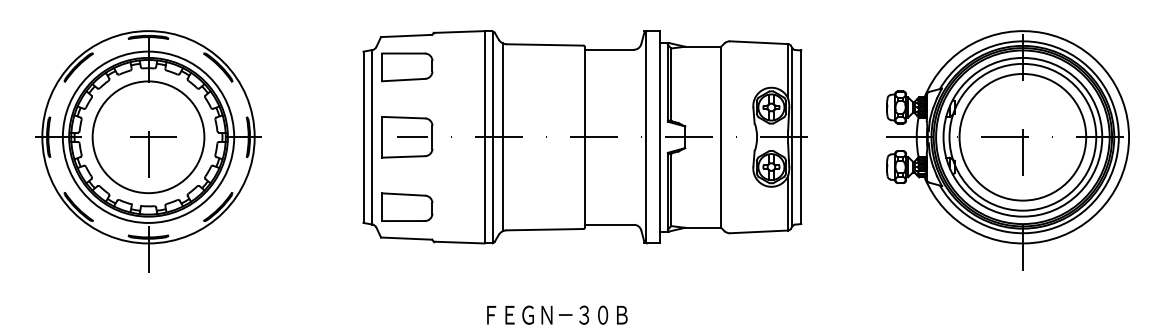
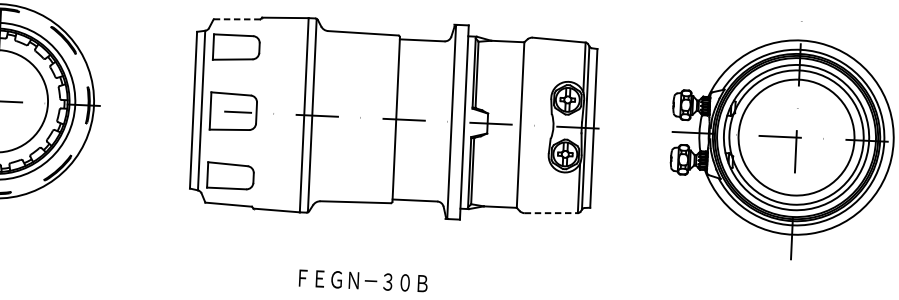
line: (406, 35) -> (237, 18), solid -> dashed
line: (502, 137) -> (320, 116), removed
line: (759, 231) -> (551, 212), solid -> dashed

